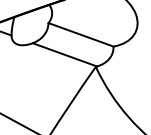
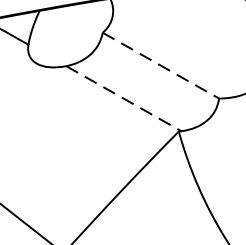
line: (81, 34) -> (161, 65), solid -> dashed
line: (65, 55) -> (124, 100), solid -> dashed

